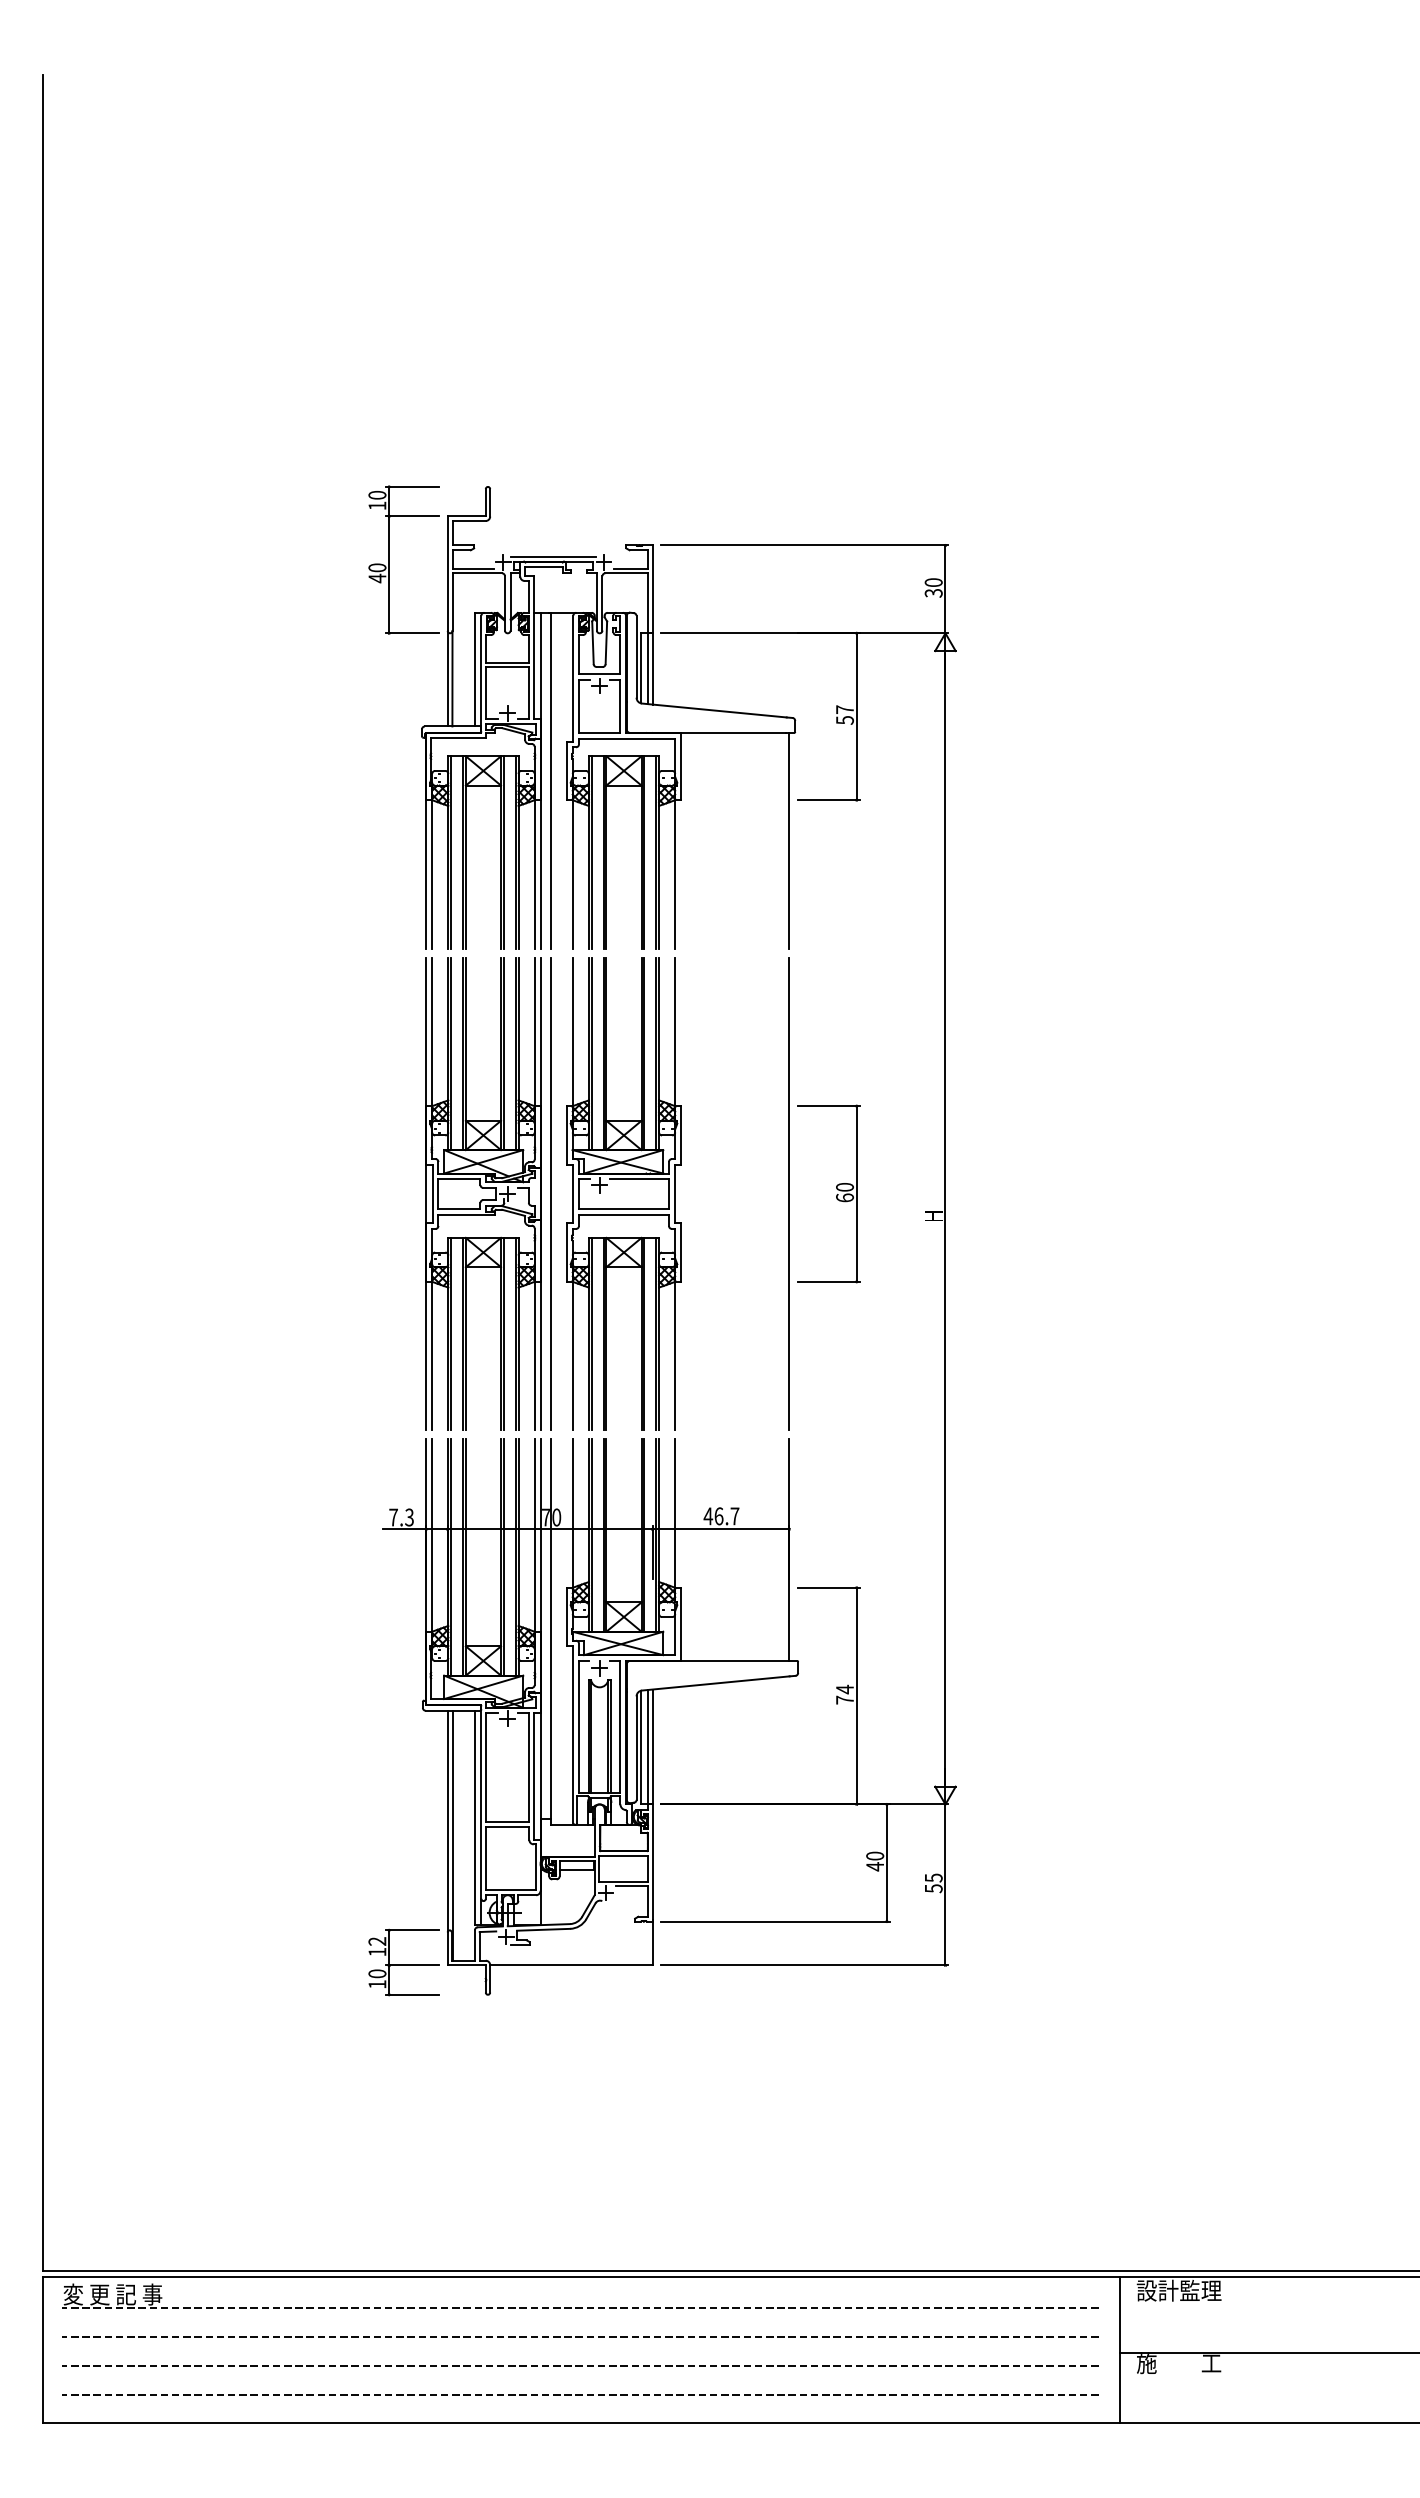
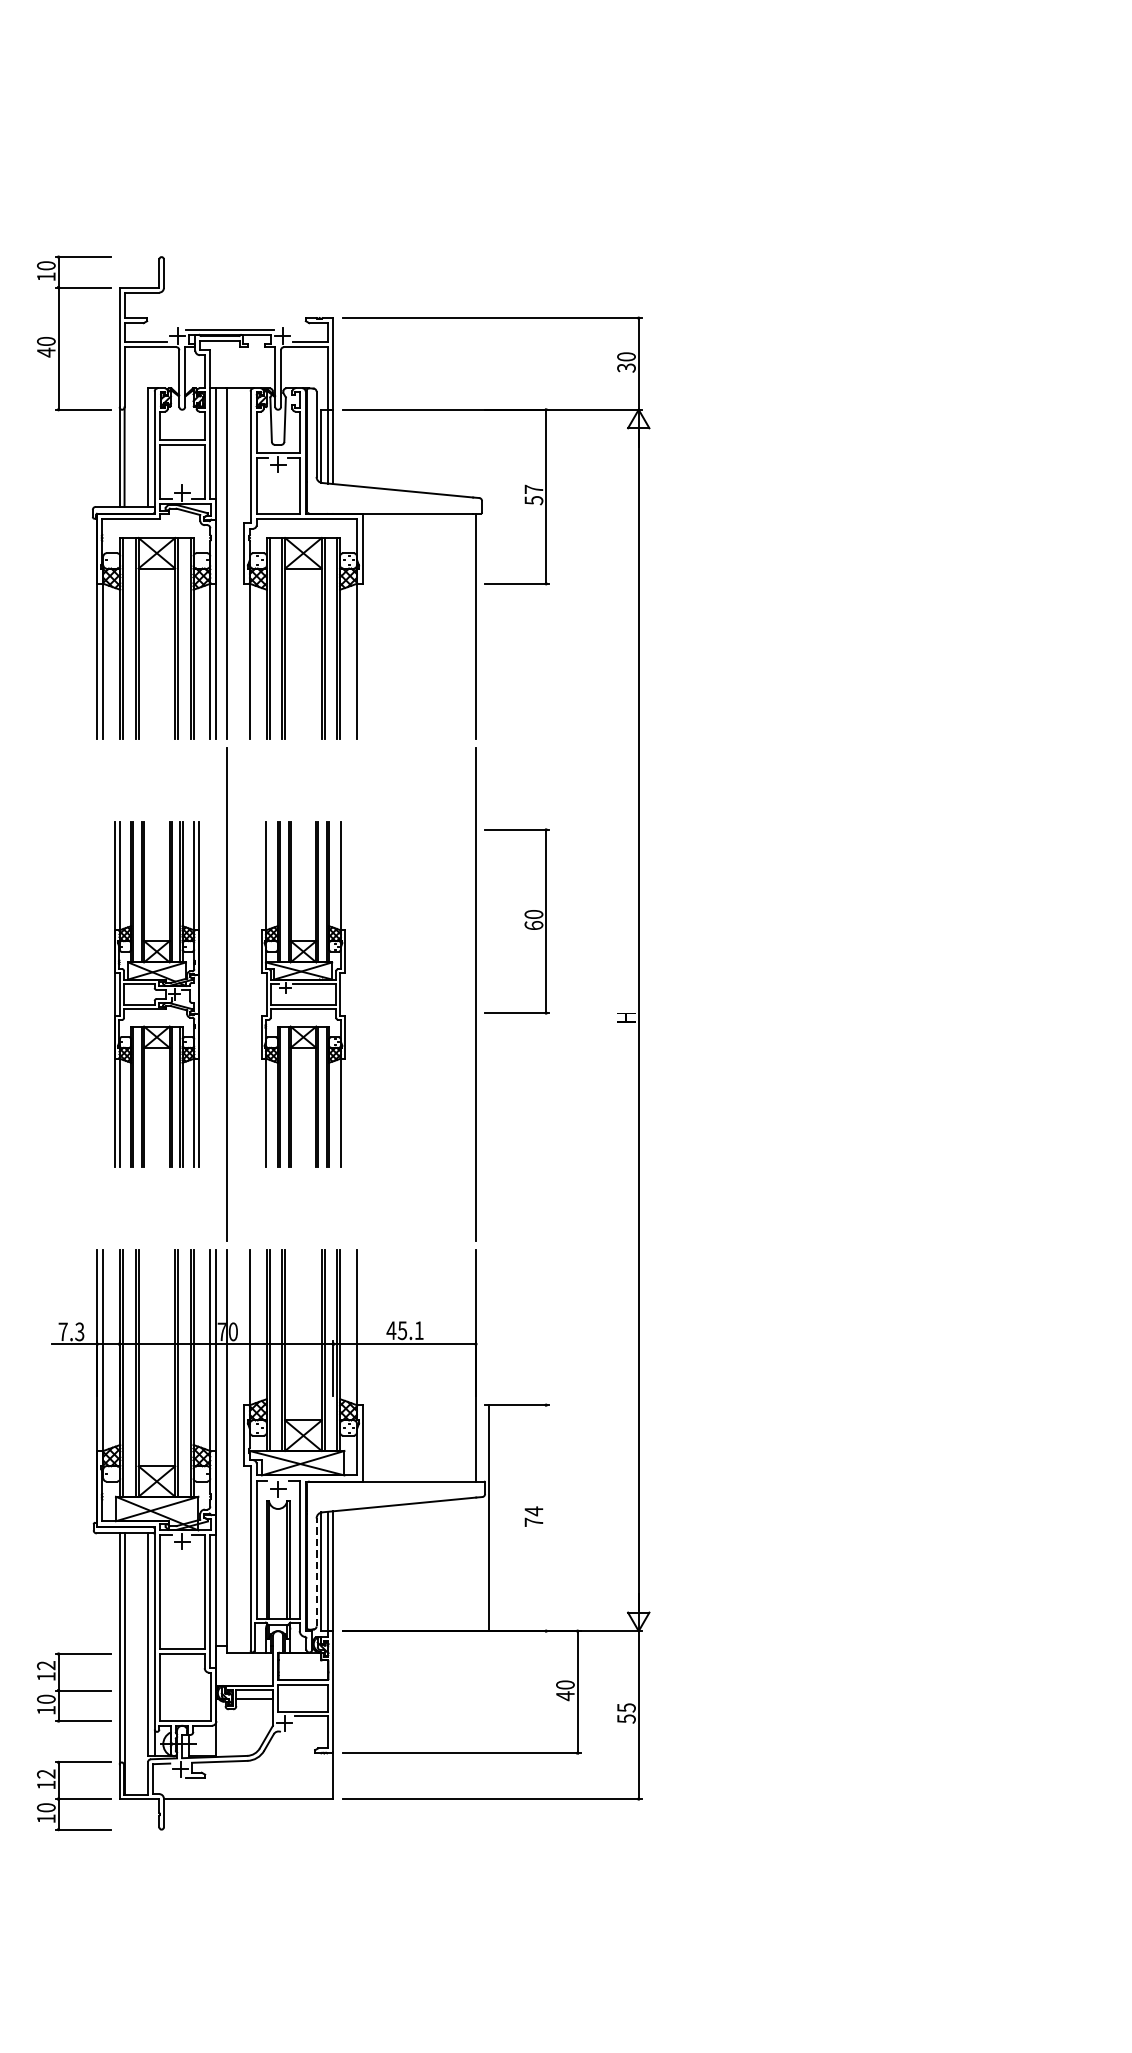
part: (483, 1193) -> (156, 993), size x0.7
part: (623, 1193) -> (302, 993), size x0.7
part: (836, 1194) -> (525, 922), moved
text: (726, 1516) -> (410, 1330), 46.7 -> 45.1
line: (856, 1695) -> (488, 1517), moved
line: (636, 1748) -> (316, 1572), solid -> dashed
part: (403, 1858) -> (73, 1687), added

